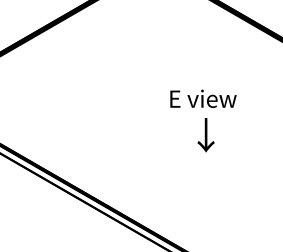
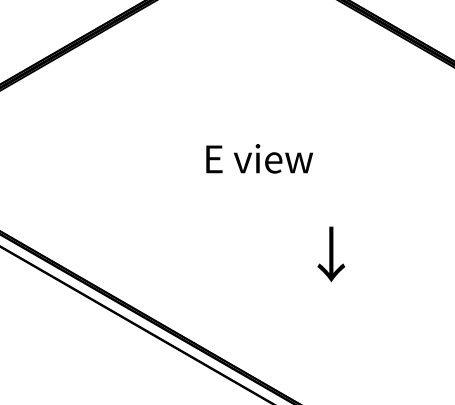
text: (203, 98) -> (259, 158), moved
text: (205, 135) -> (330, 254), moved

